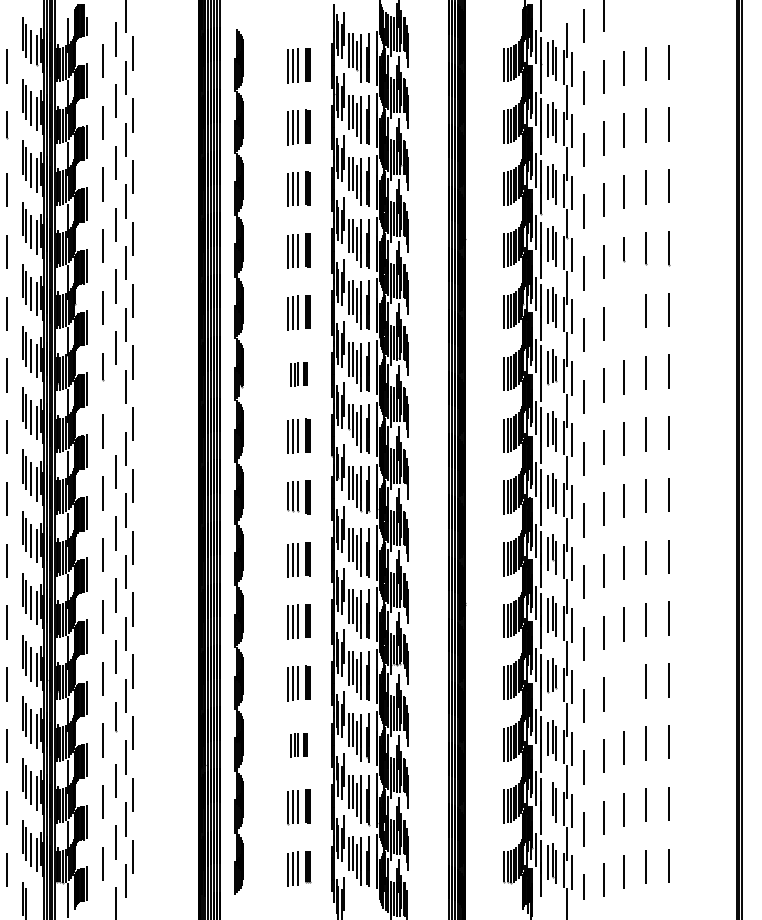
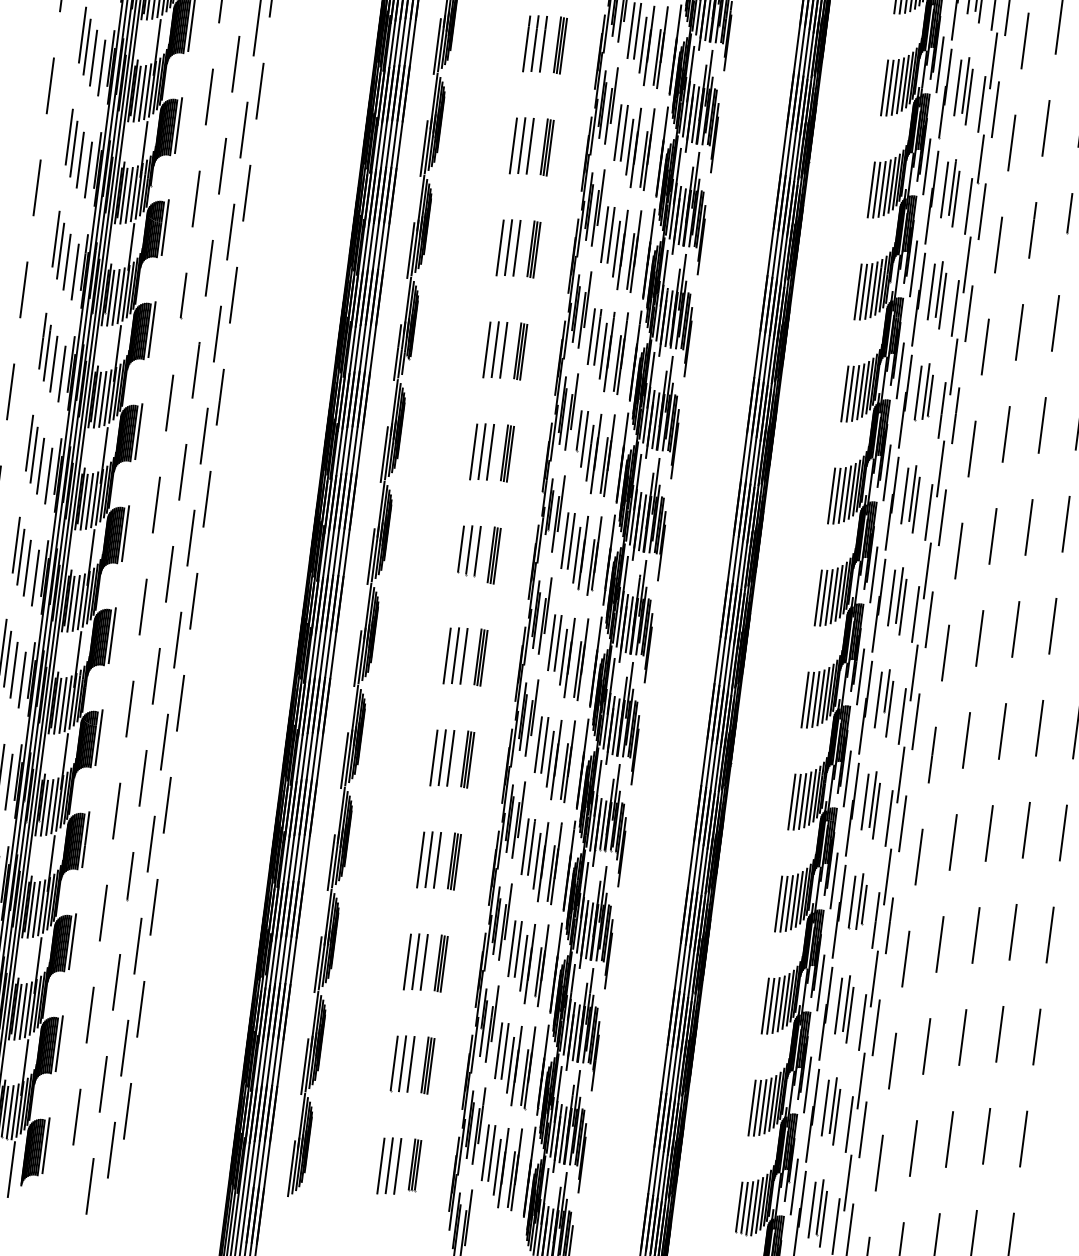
line: (624, 315) -> (1055, 323), added
part: (298, 374) -> (504, 350), size x1.43
line: (115, 409) -> (194, 369), added
line: (624, 686) -> (976, 935), added
part: (298, 744) -> (425, 961), size x1.43
line: (548, 800) -> (826, 1107), added

